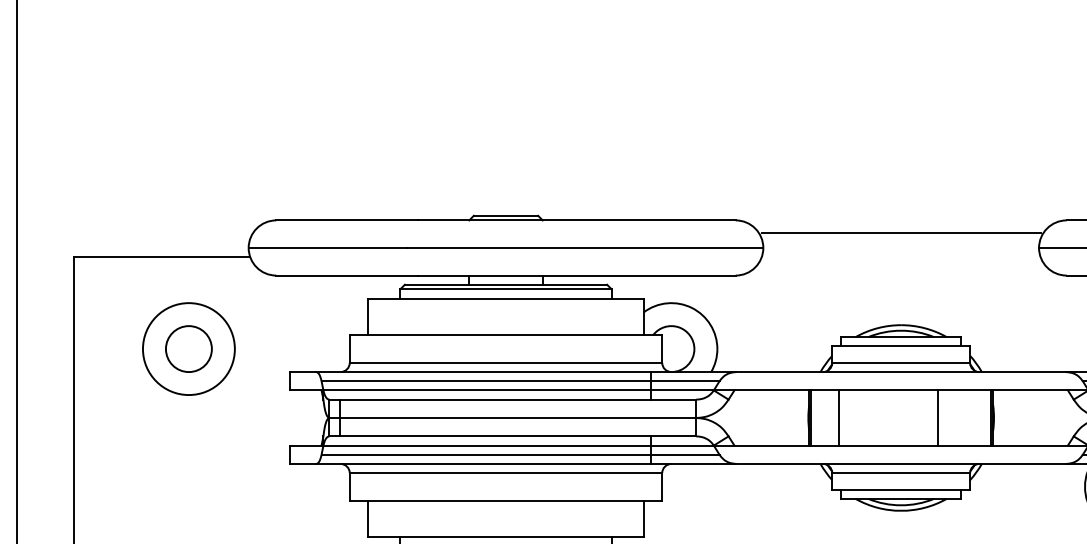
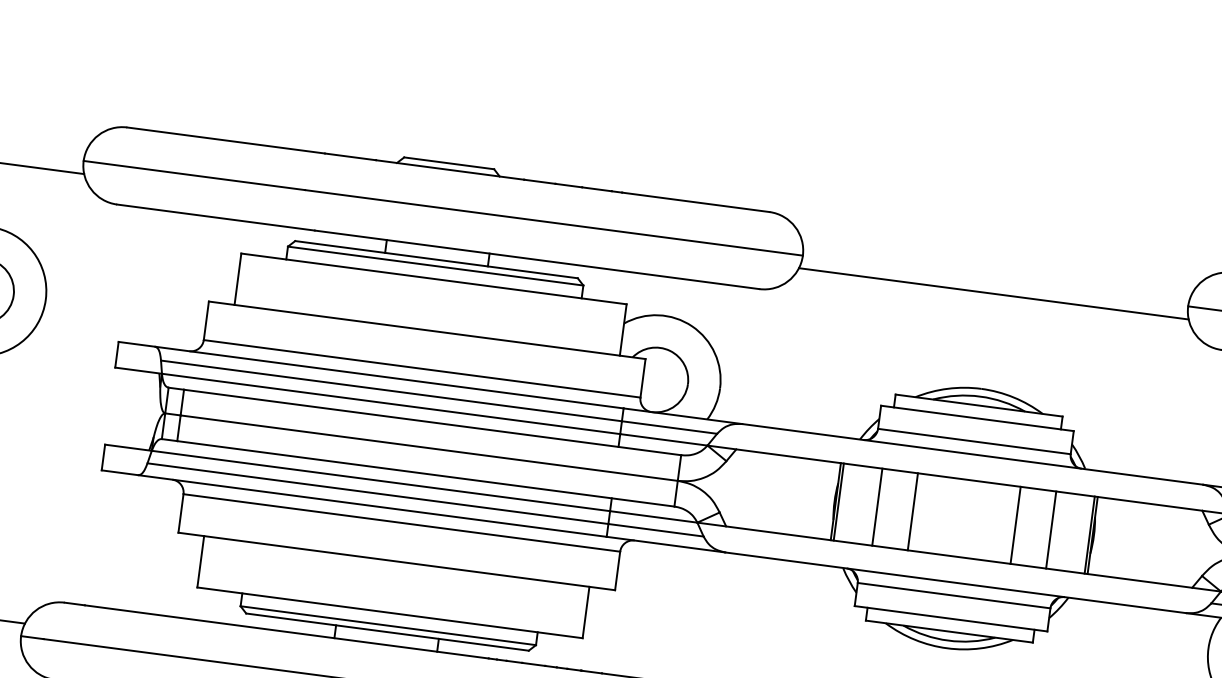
line: (900, 233) -> (992, 294), moved
line: (864, 417) -> (913, 511), added
line: (963, 417) -> (1051, 529), added

